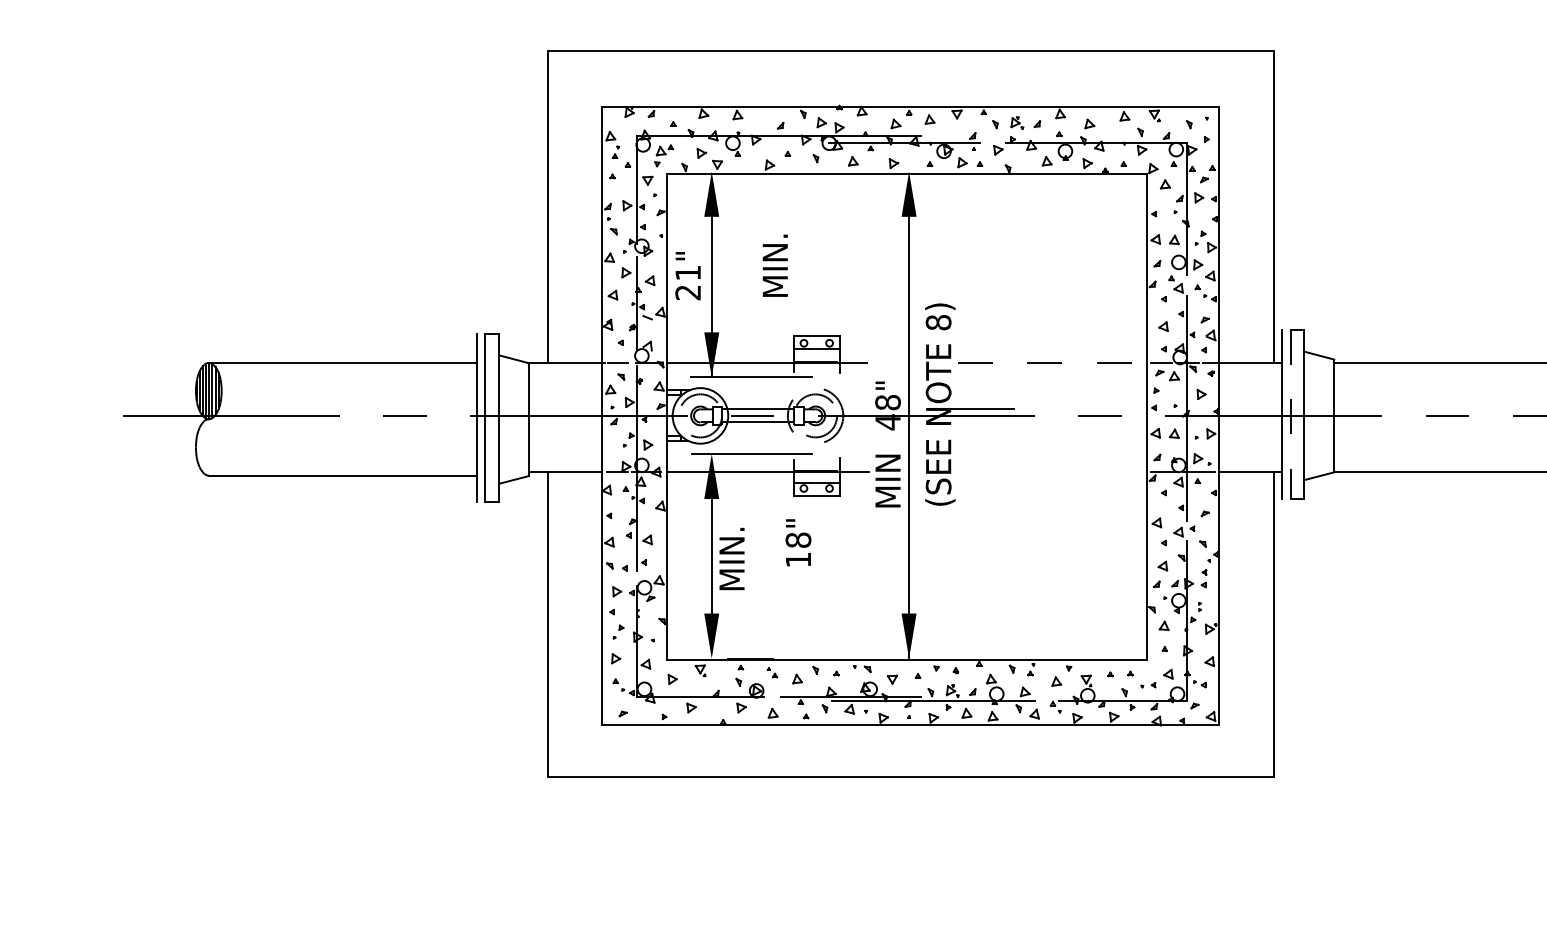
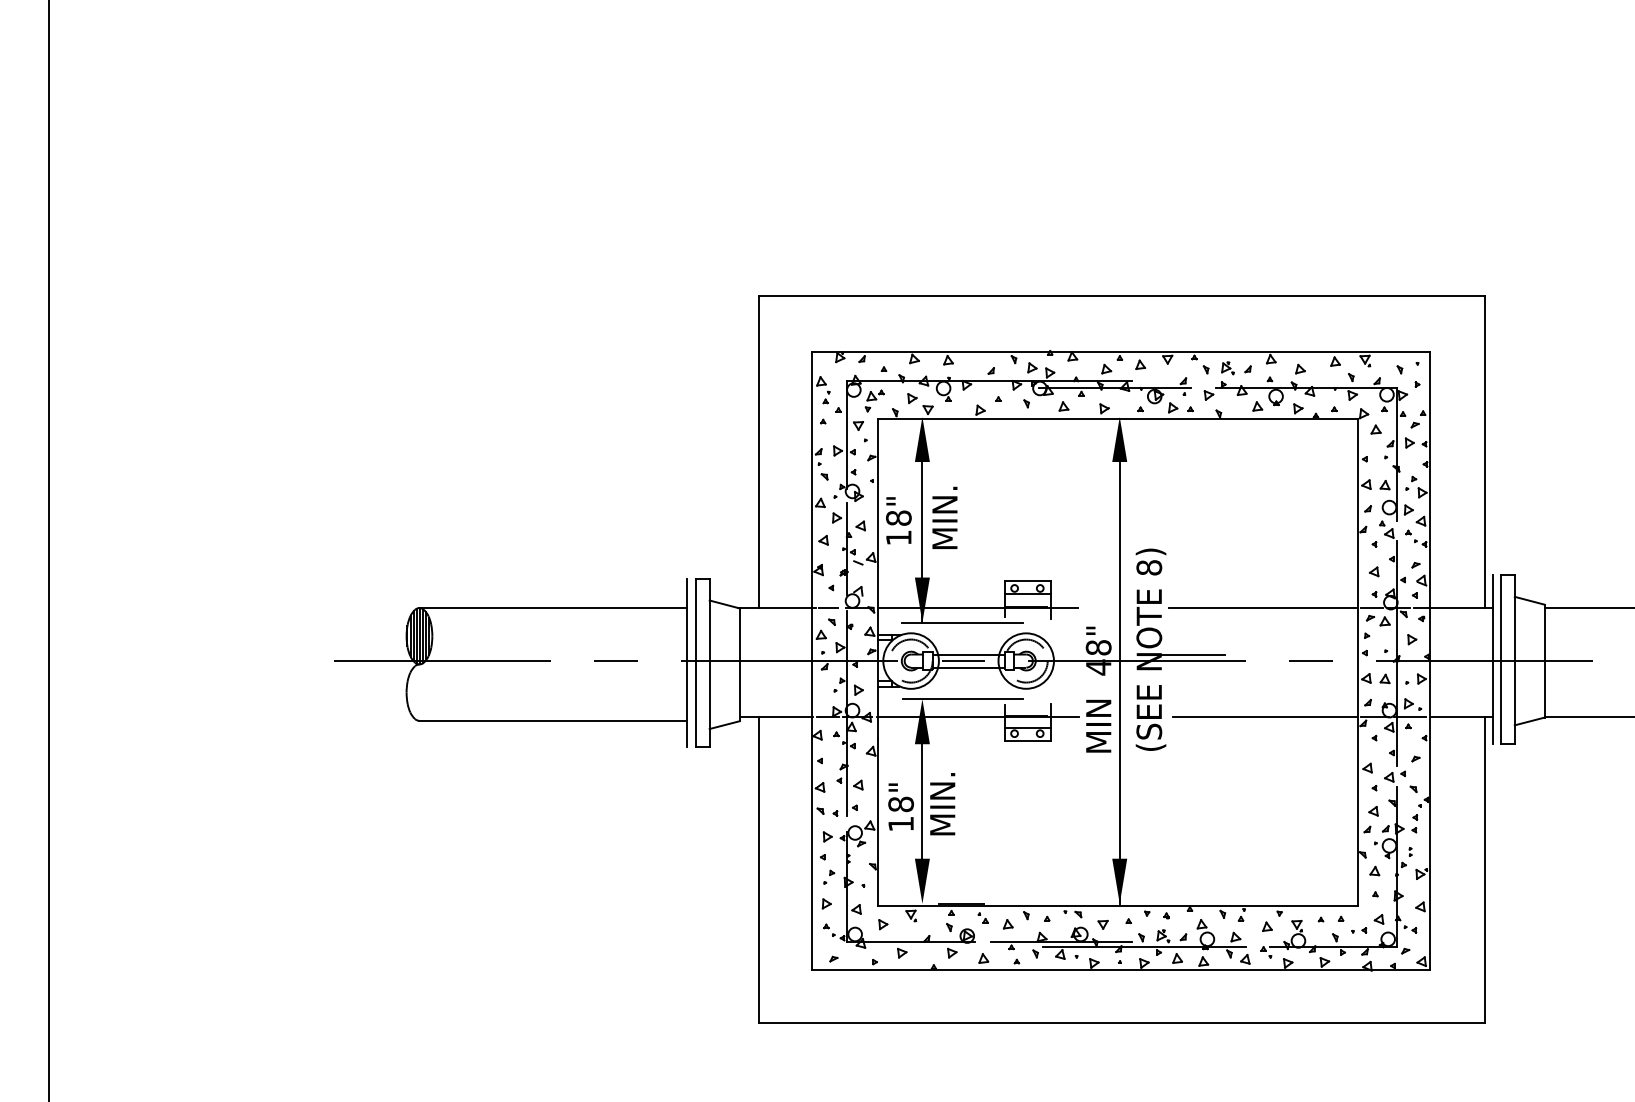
text: (774, 265) -> (944, 517), moved
text: (687, 282) -> (898, 527), 21" -> 18"
line: (1052, 363) -> (1263, 608), dashed -> solid
line: (1290, 414) -> (1501, 659), dashed -> solid
circle: (814, 415) -> (1025, 660), dashed -> solid
line: (1054, 472) -> (1265, 717), added
text: (797, 542) -> (900, 806), moved

